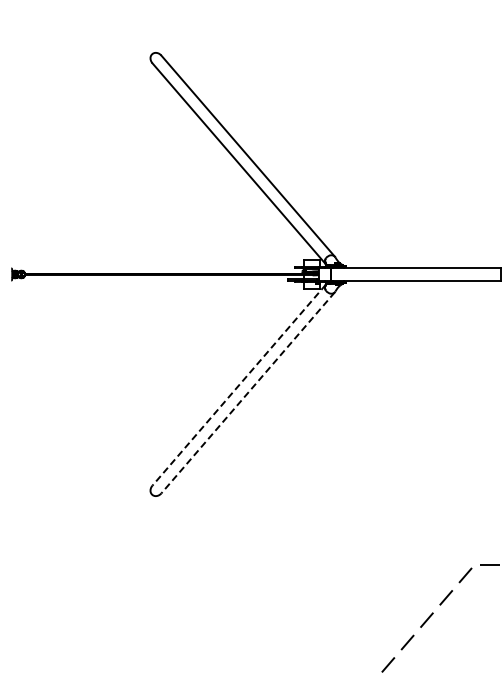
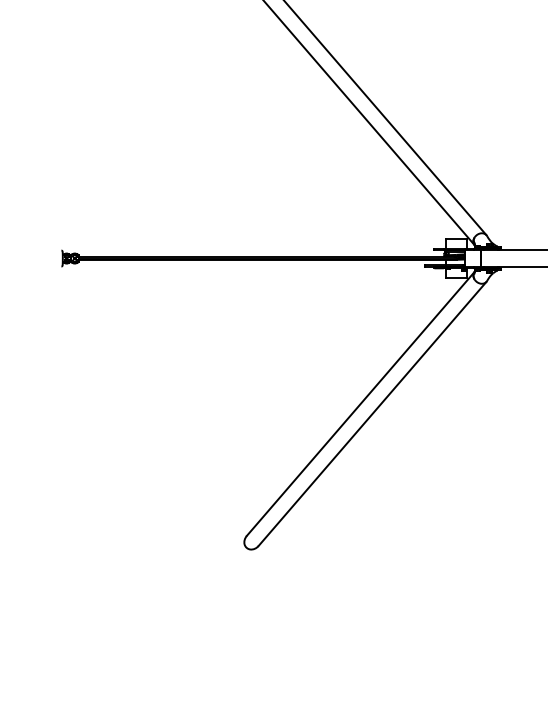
line: (239, 385) -> (361, 404), dashed -> solid
line: (248, 392) -> (373, 413), dashed -> solid

